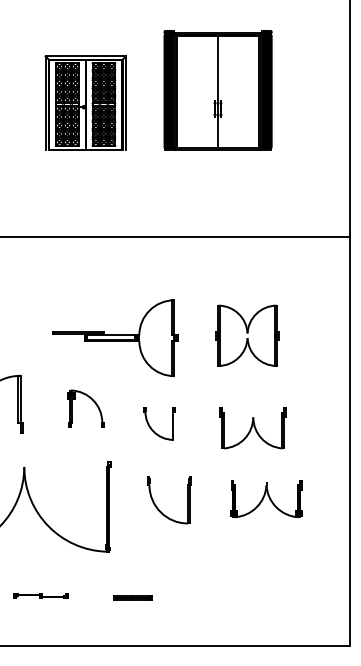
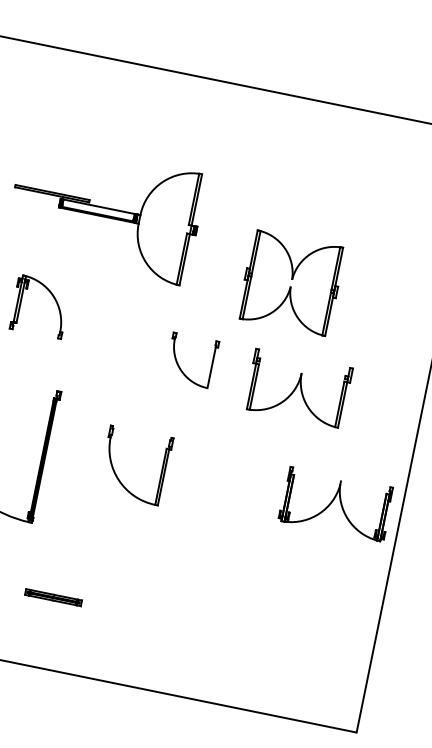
part: (247, 335) -> (291, 282), moved
part: (152, 428) -> (180, 365), moved
part: (252, 428) -> (297, 389), moved
part: (266, 499) -> (336, 505), moved

